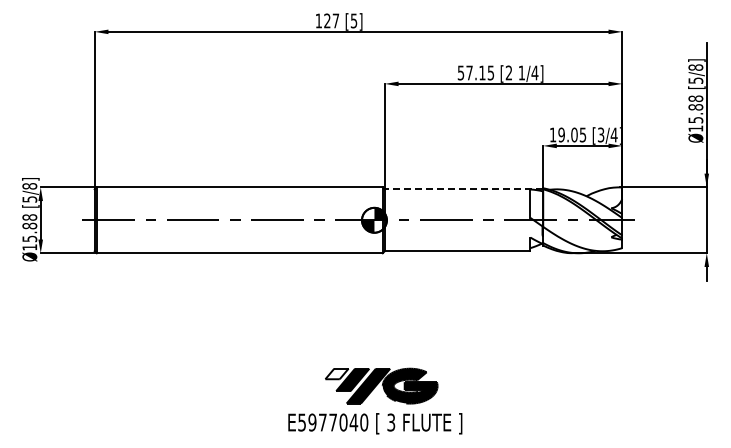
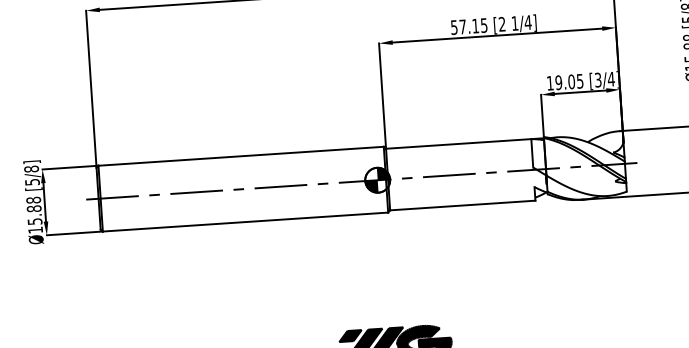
line: (463, 189) -> (464, 143), dashed -> solid
fill: (336, 373) -> (349, 335), added

